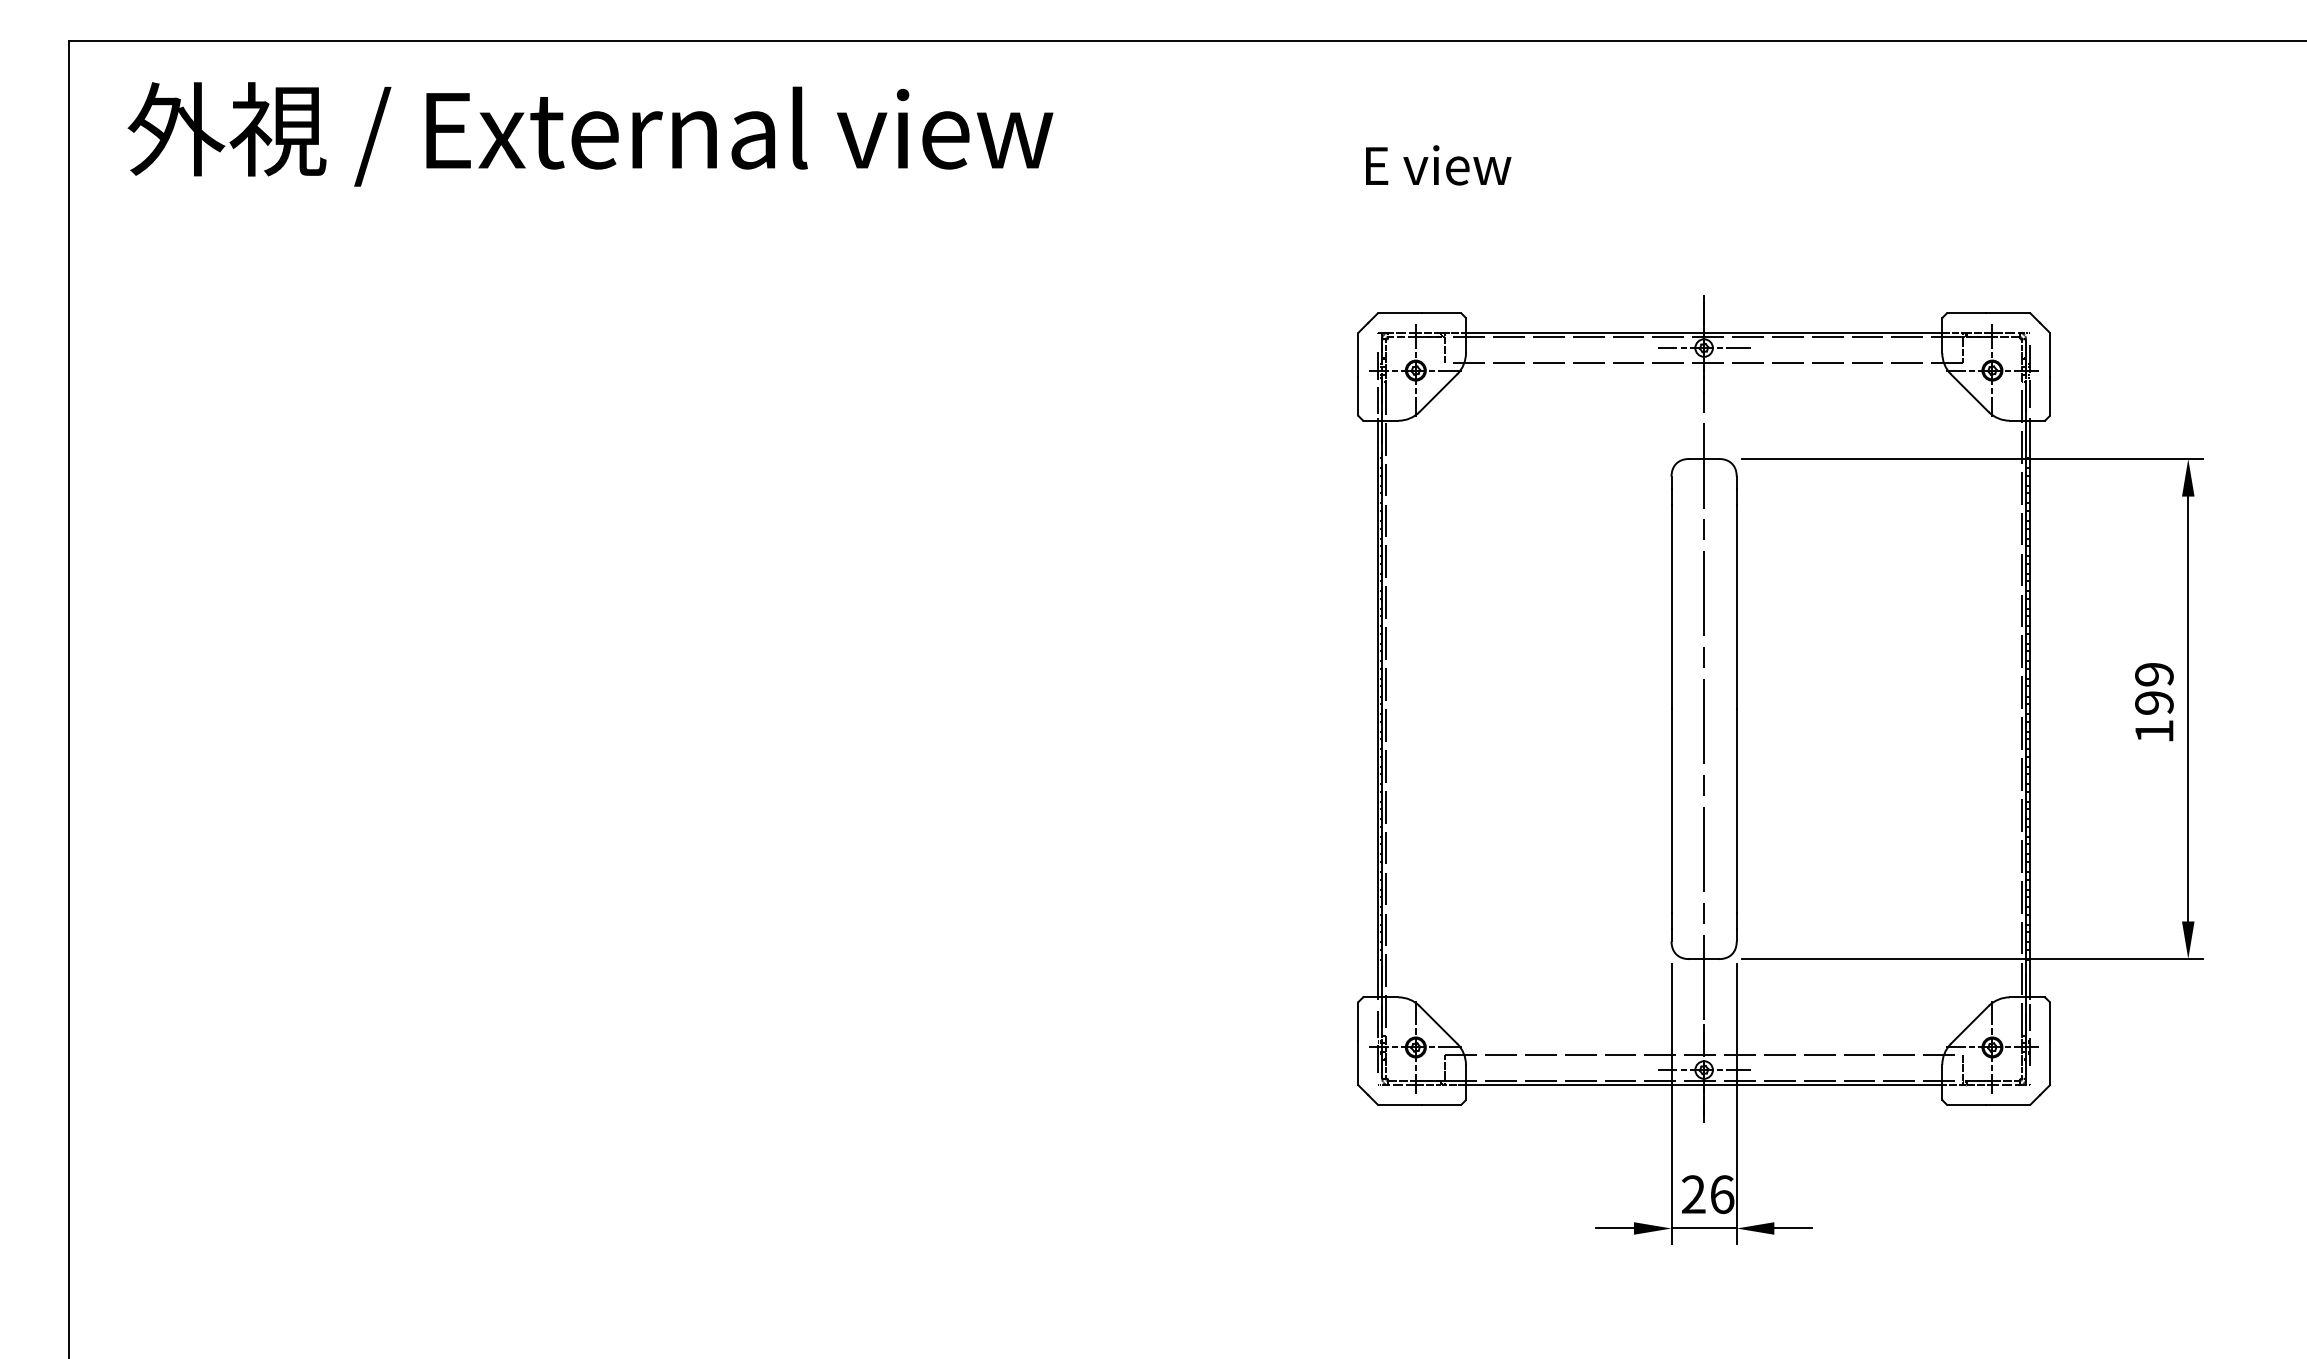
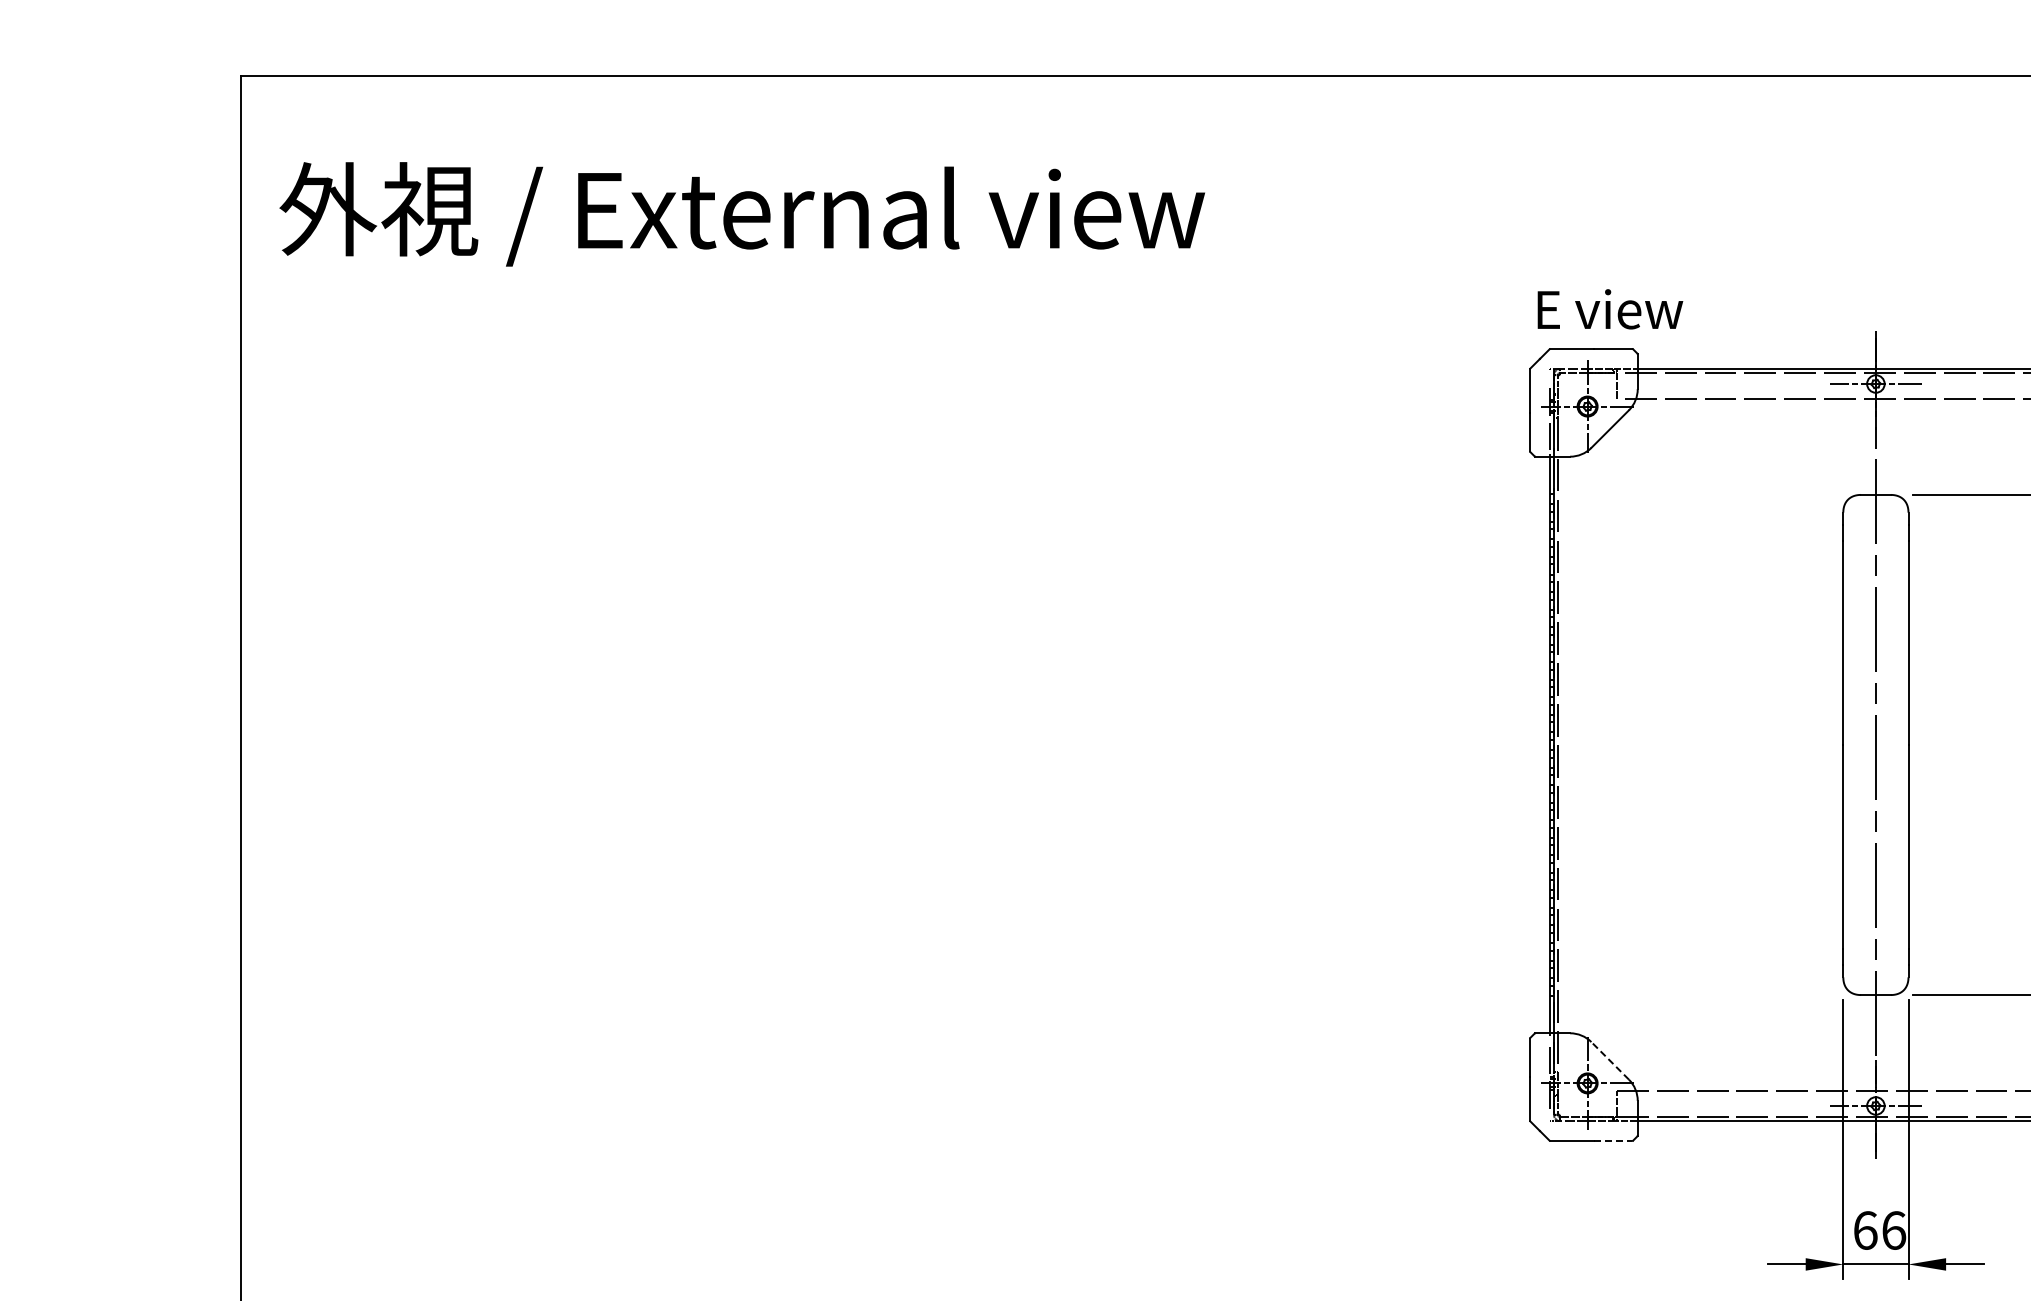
text: (590, 134) -> (742, 214), moved
text: (1438, 165) -> (1610, 309), moved
line: (1438, 1024) -> (1610, 1060), solid -> dashed
line: (1441, 1105) -> (1613, 1141), solid -> dashed
text: (1693, 1194) -> (1865, 1230), 26 -> 66

